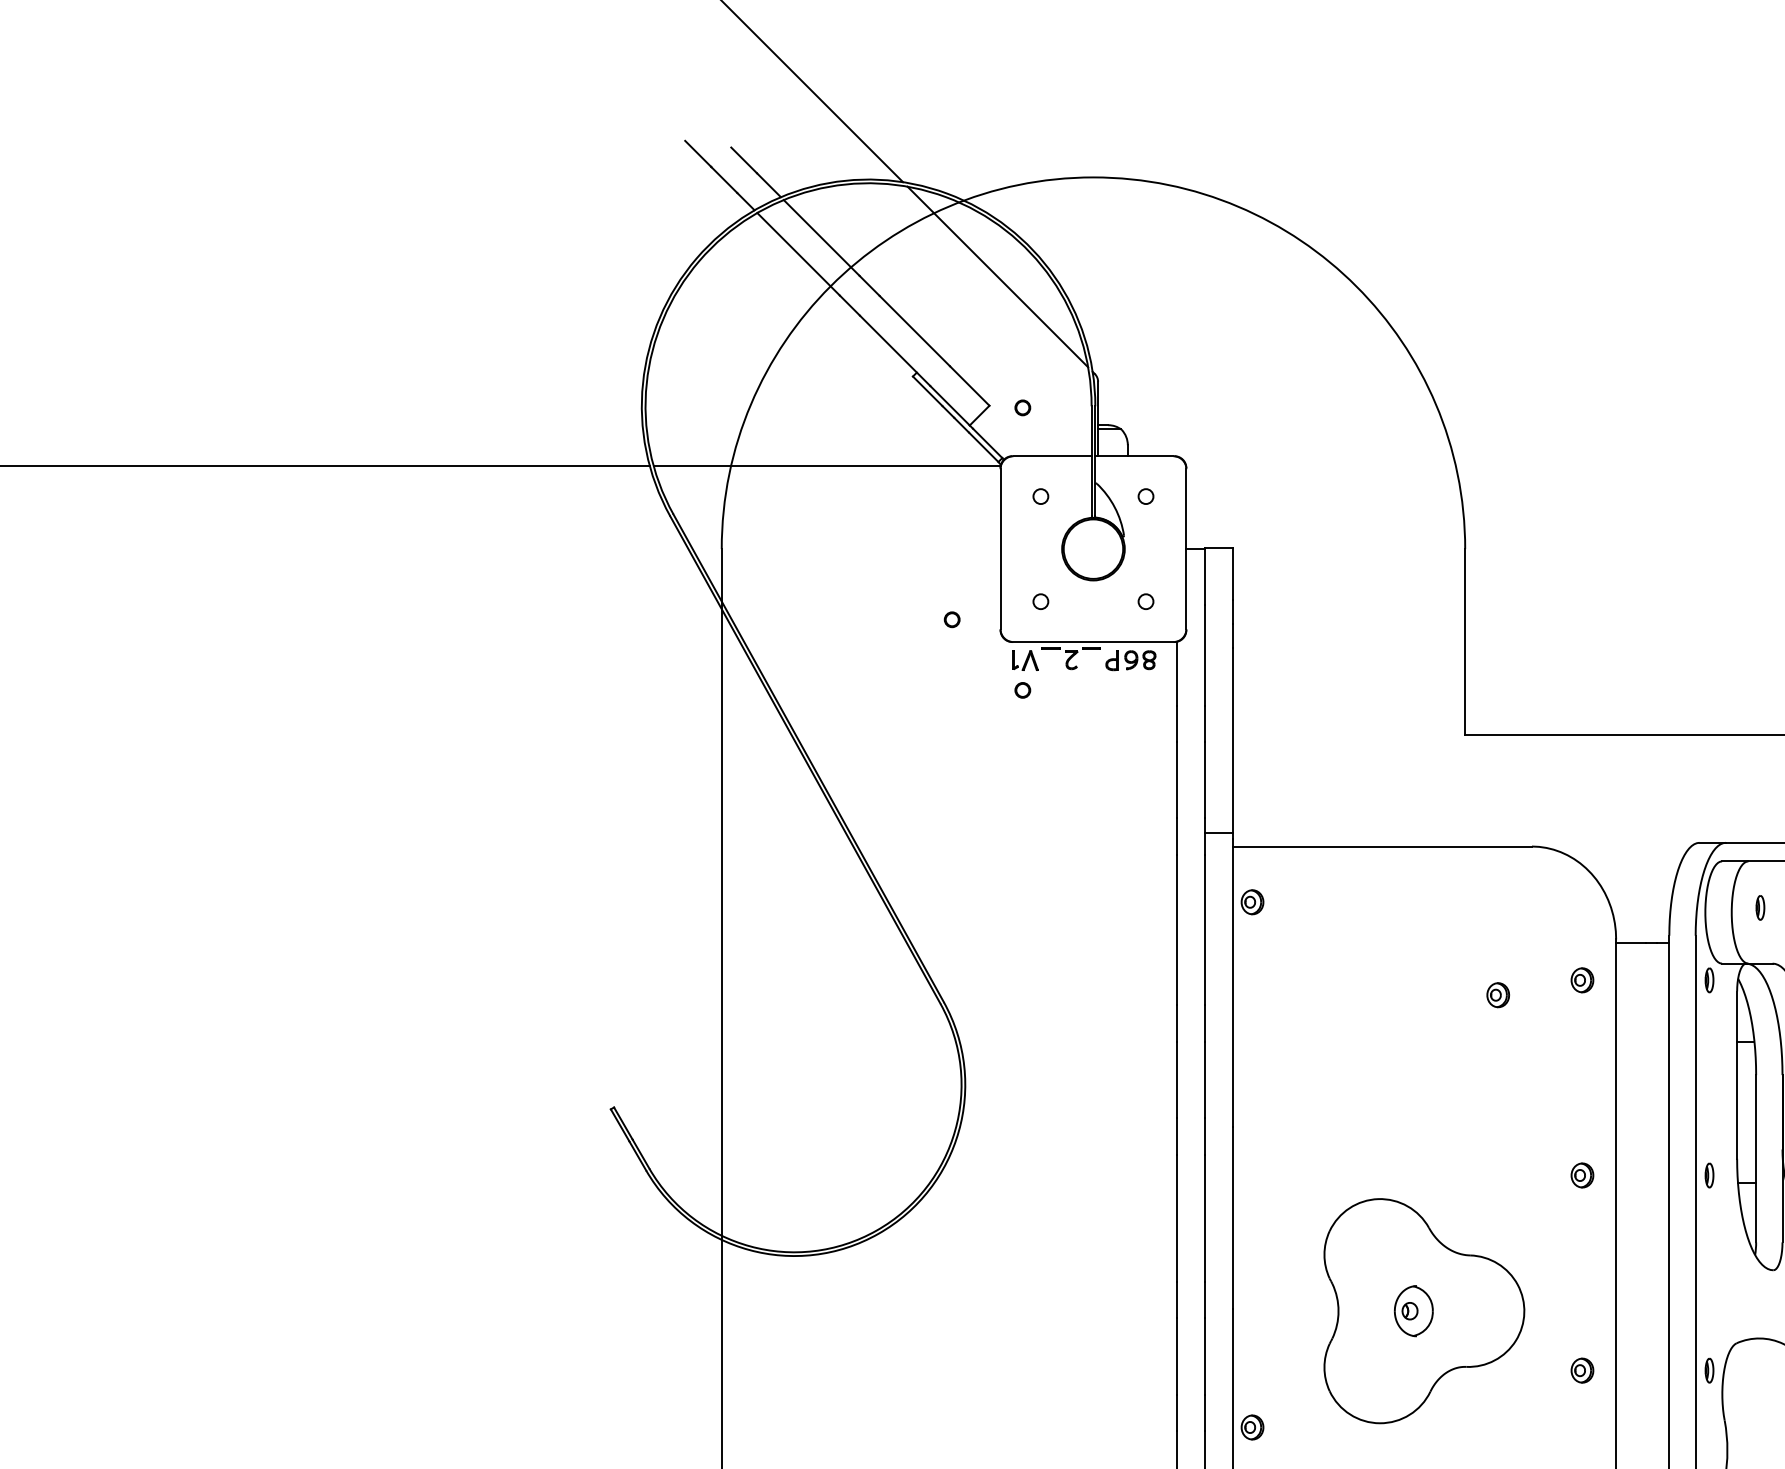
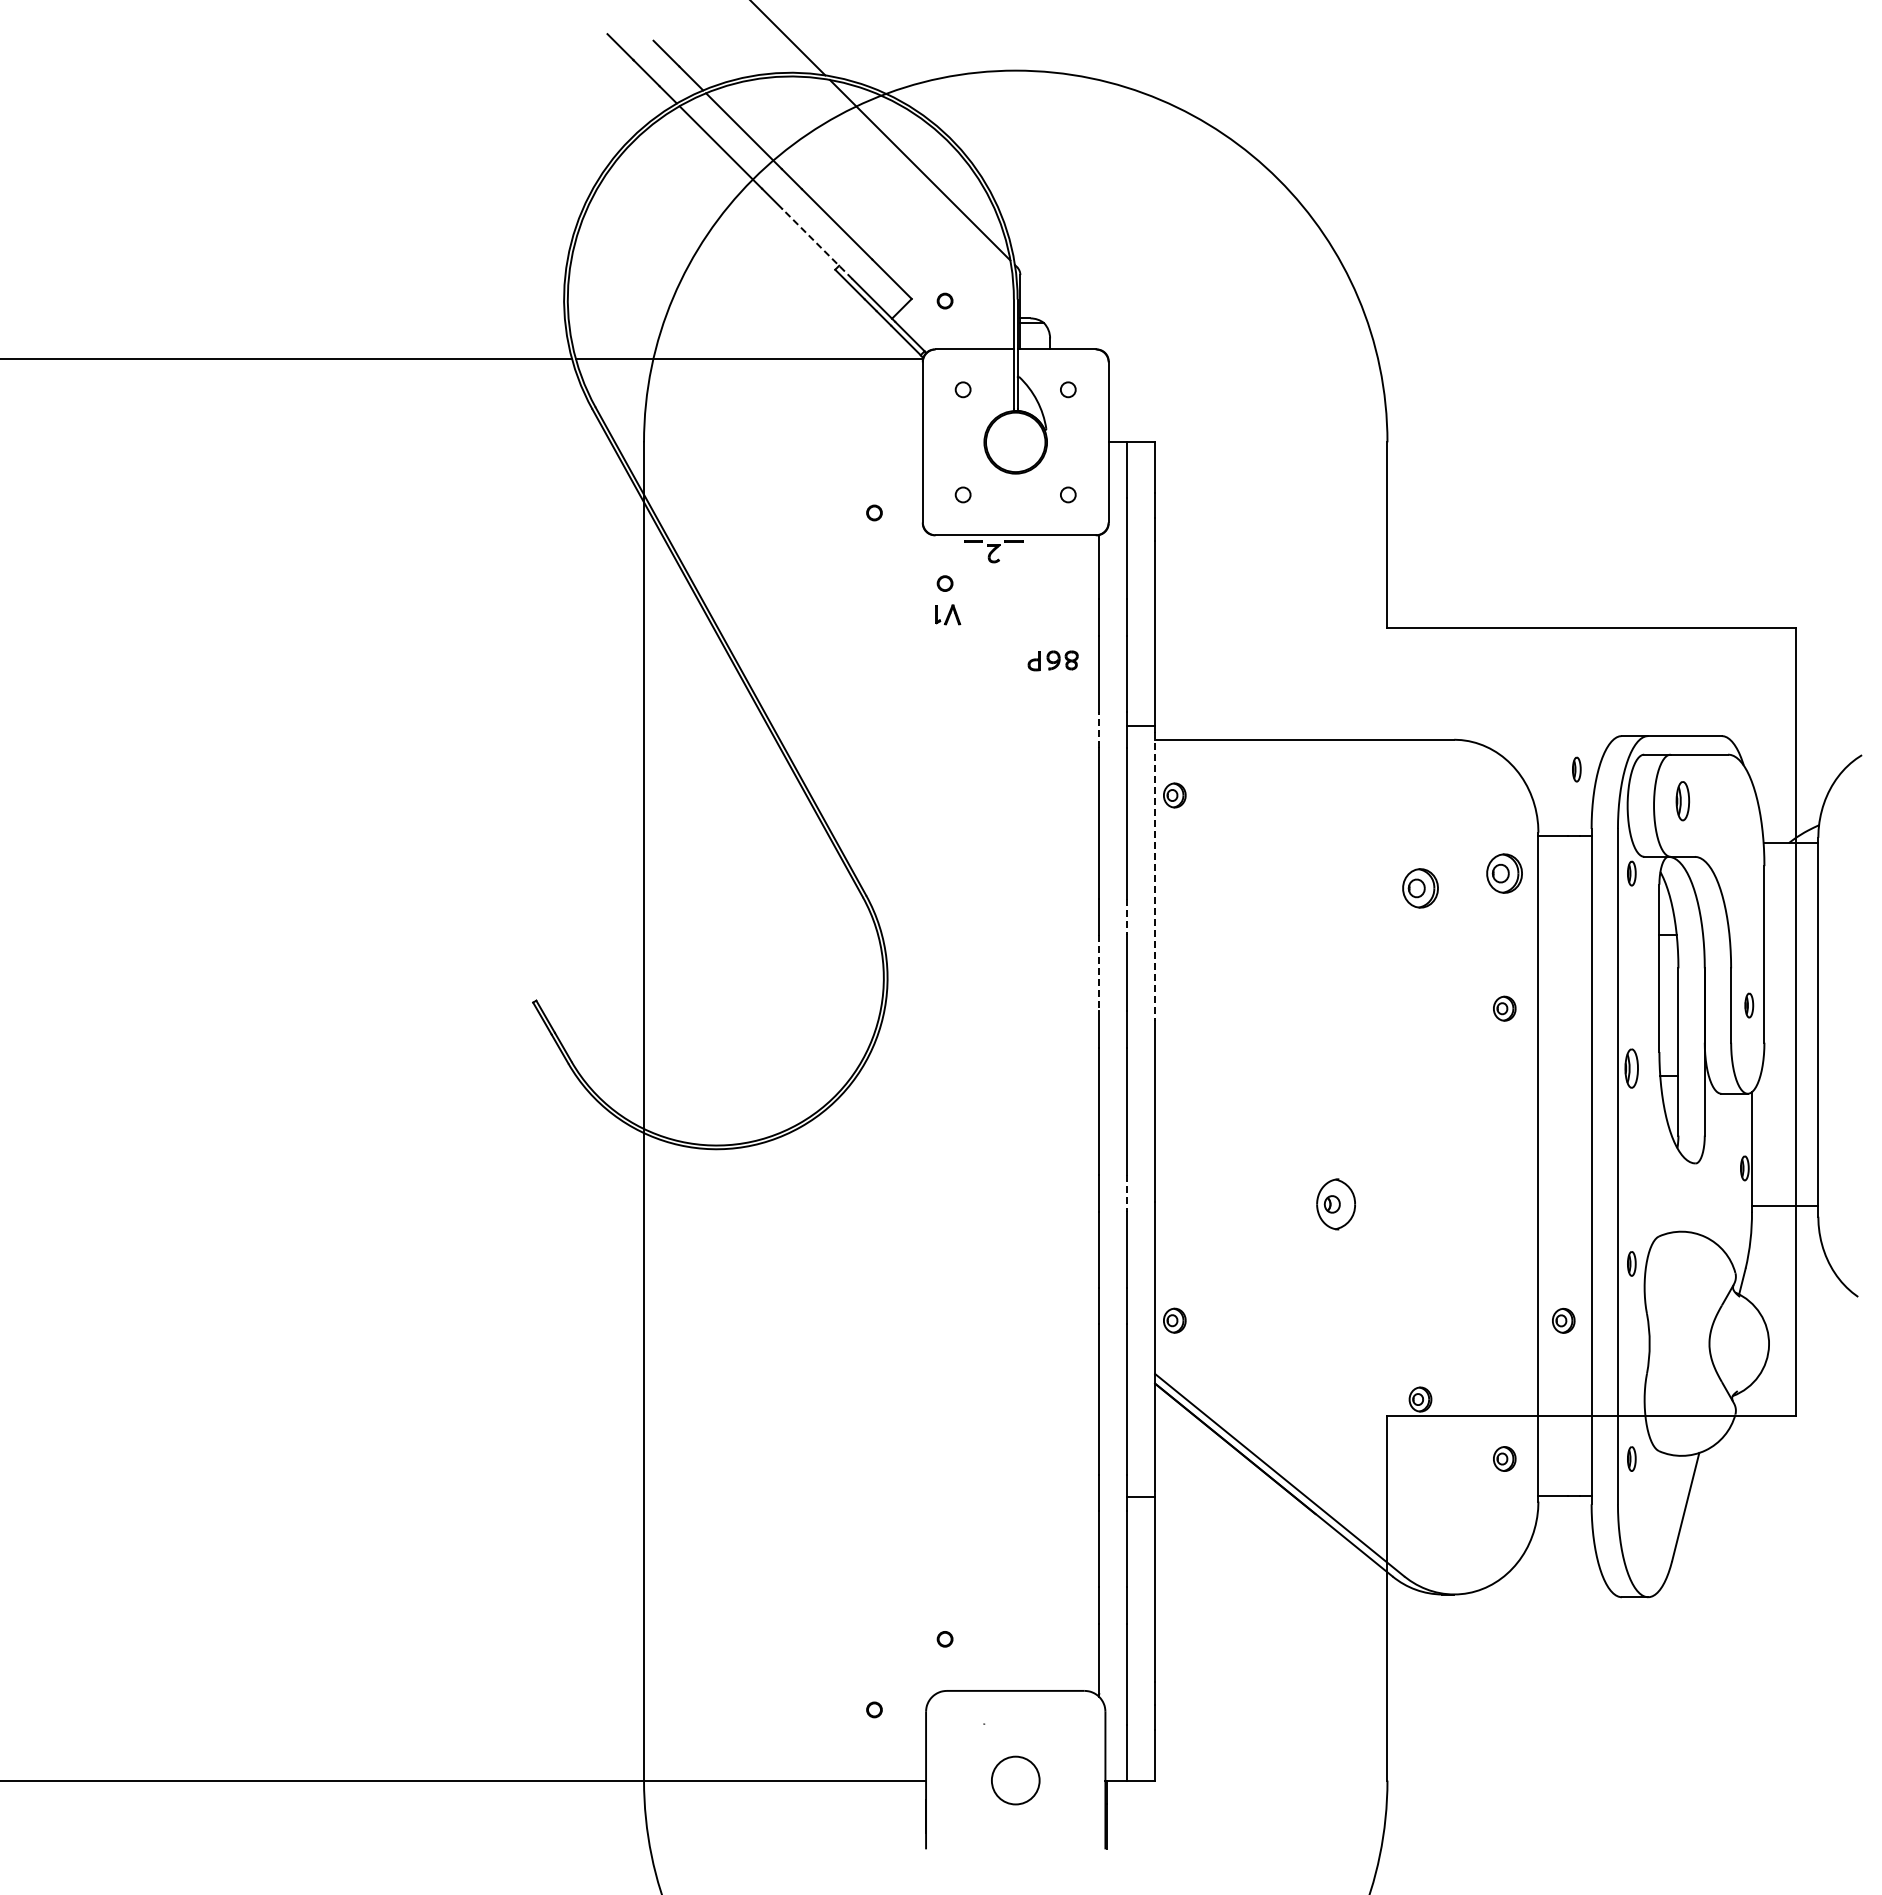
line: (895, 351) -> (817, 244), solid -> dashed
part: (1026, 660) -> (948, 614), moved
part: (1130, 660) -> (1052, 660), moved
line: (1177, 836) -> (1099, 729), solid -> dashed
part: (1654, 876) -> (1576, 769), added
part: (1760, 907) -> (1682, 800), size x1.6
part: (1582, 980) -> (1504, 873), size x1.6
line: (1233, 984) -> (1155, 877), solid -> dashed
part: (1498, 995) -> (1420, 888), size x1.6
line: (1205, 1024) -> (1127, 917), solid -> dashed
line: (1177, 1080) -> (1099, 973), solid -> dashed
part: (1582, 1175) -> (1504, 1008), moved
part: (1709, 1175) -> (1631, 1068), size x1.6
line: (1205, 1300) -> (1127, 1193), solid -> dashed
part: (1424, 1311) -> (1346, 1204), removed
part: (1582, 1370) -> (1563, 1320), moved

